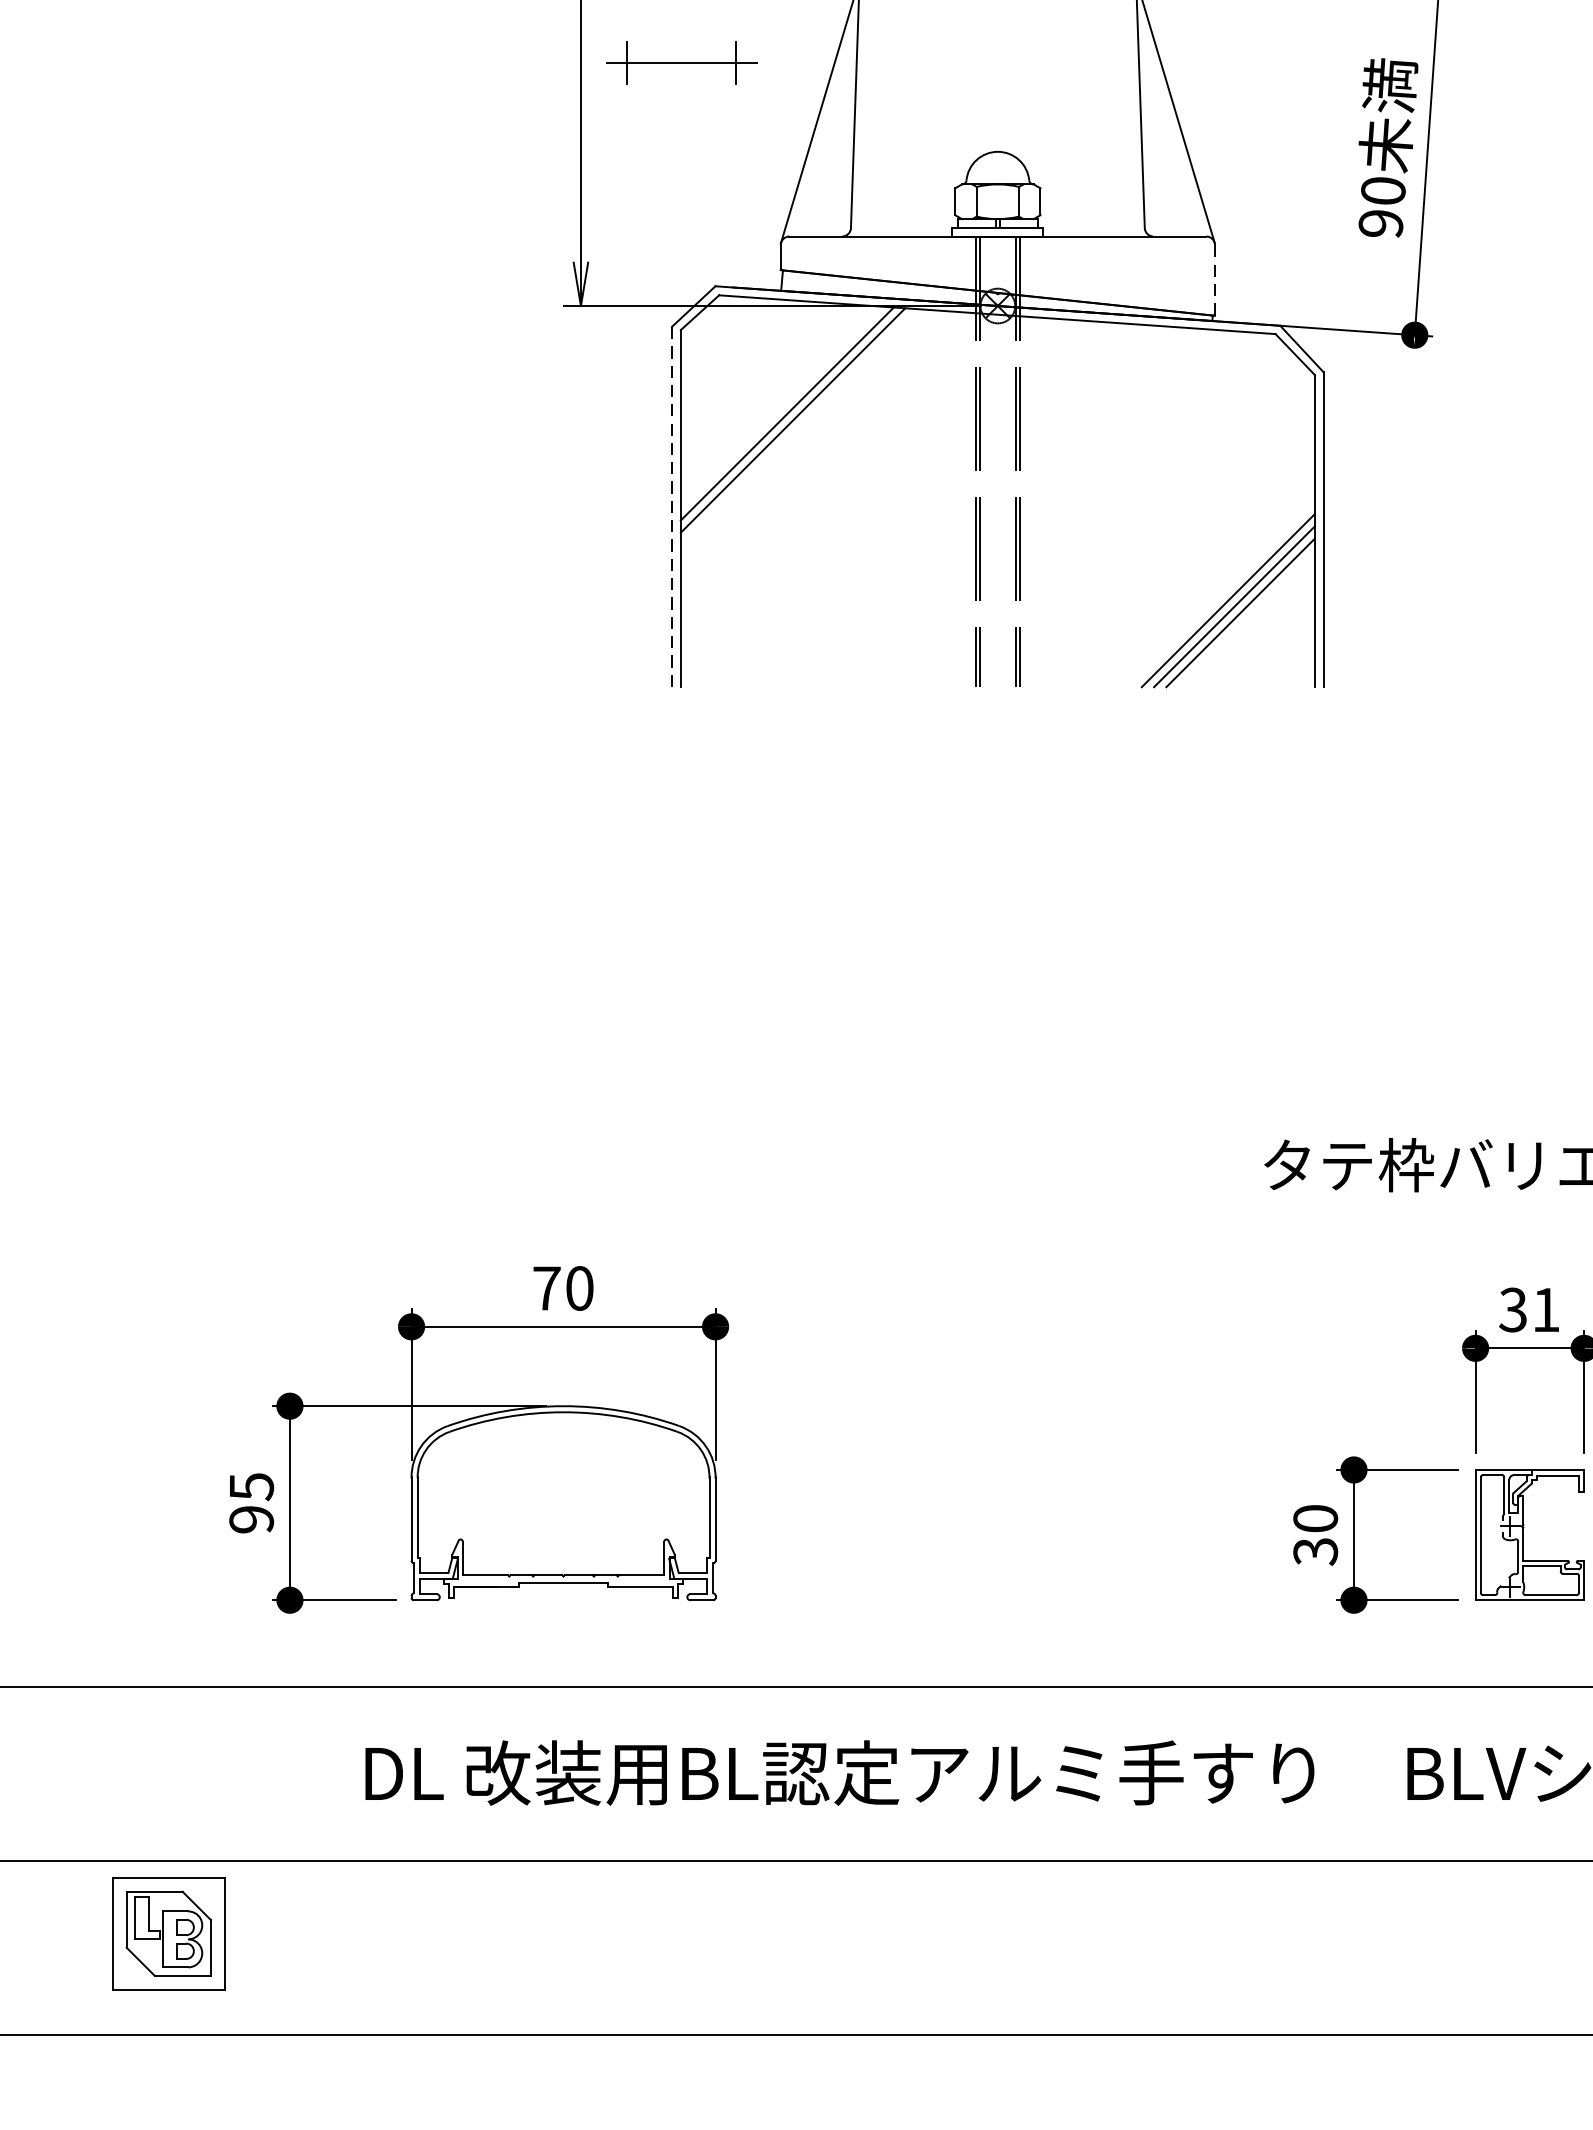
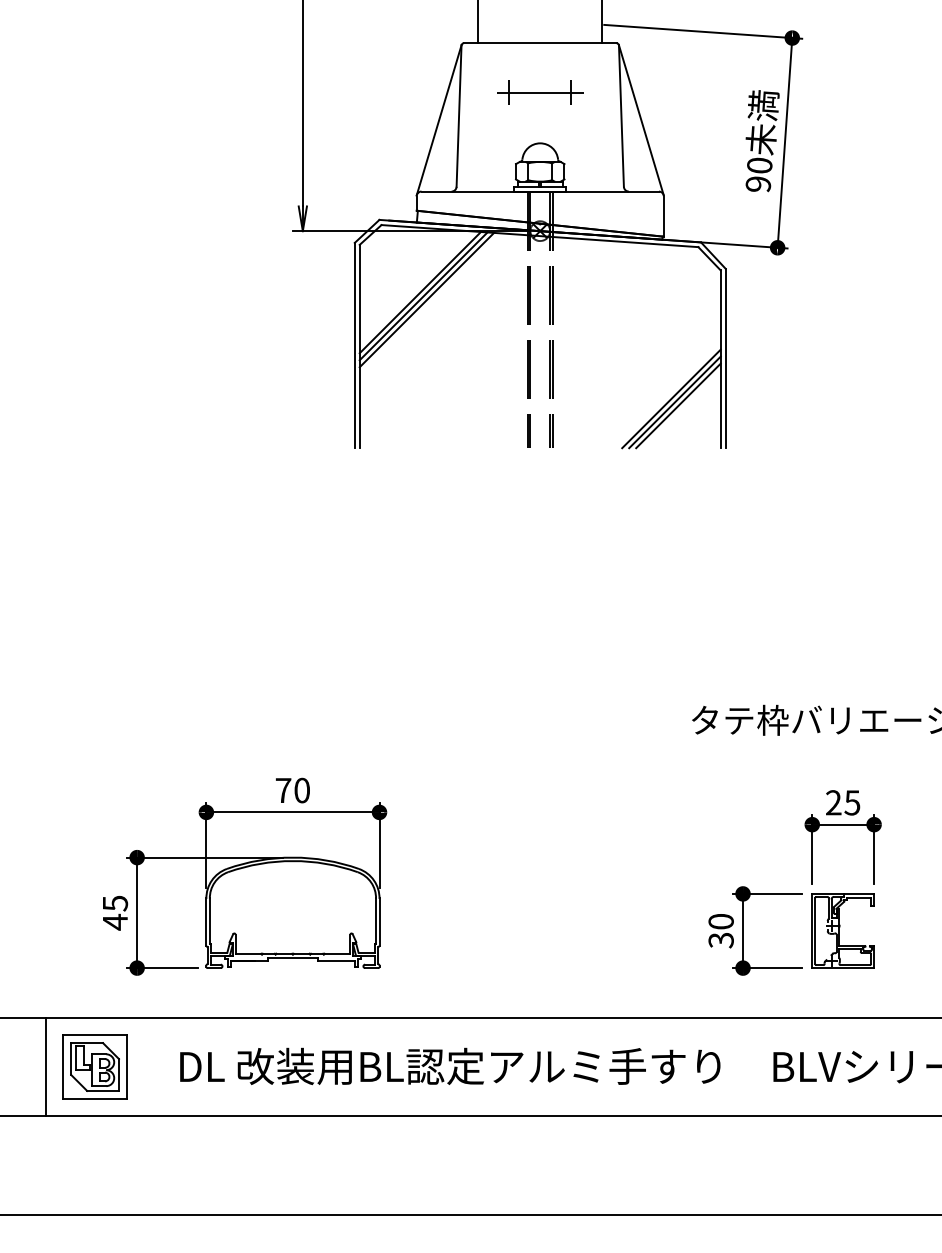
part: (682, 62) -> (540, 92), moved
line: (1214, 282) -> (663, 217), dashed -> solid
line: (798, 426) -> (426, 299), added
line: (671, 506) -> (354, 345), dashed -> solid
text: (1528, 1309) -> (842, 802), 31 -> 25
text: (251, 1518) -> (115, 921), 95 -> 45
line: (128, 1773) -> (45, 1066), added
part: (167, 1932) -> (94, 1066), moved

